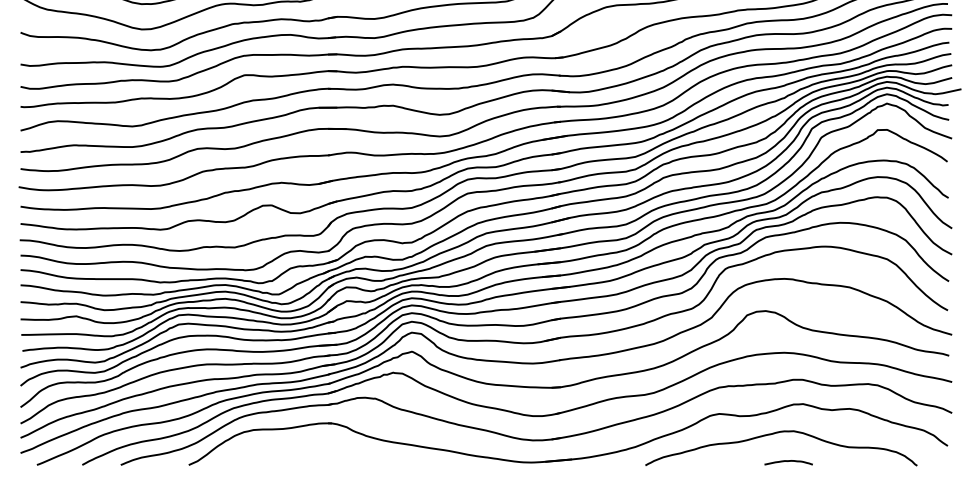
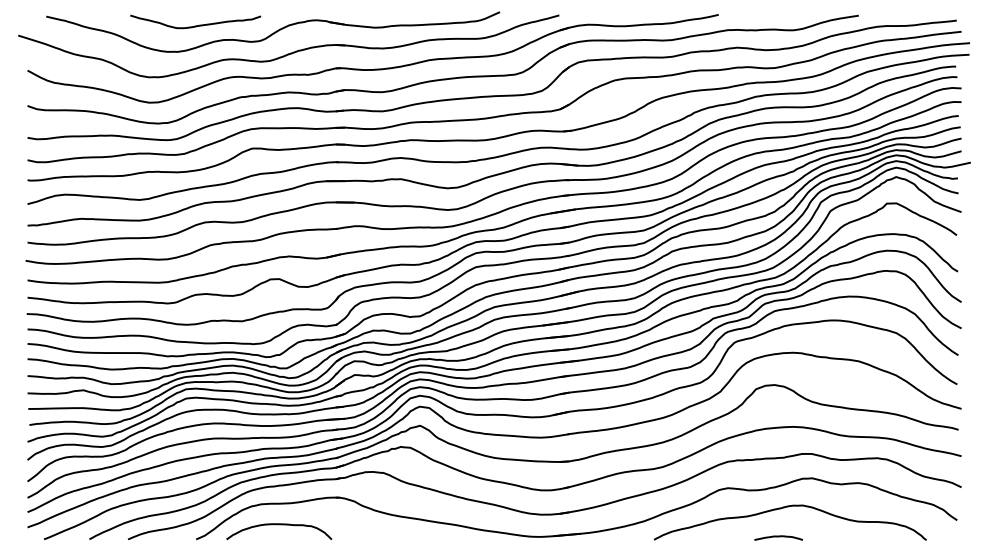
curve: (271, 451) -> (279, 525), added
curve: (788, 462) -> (778, 537), moved

